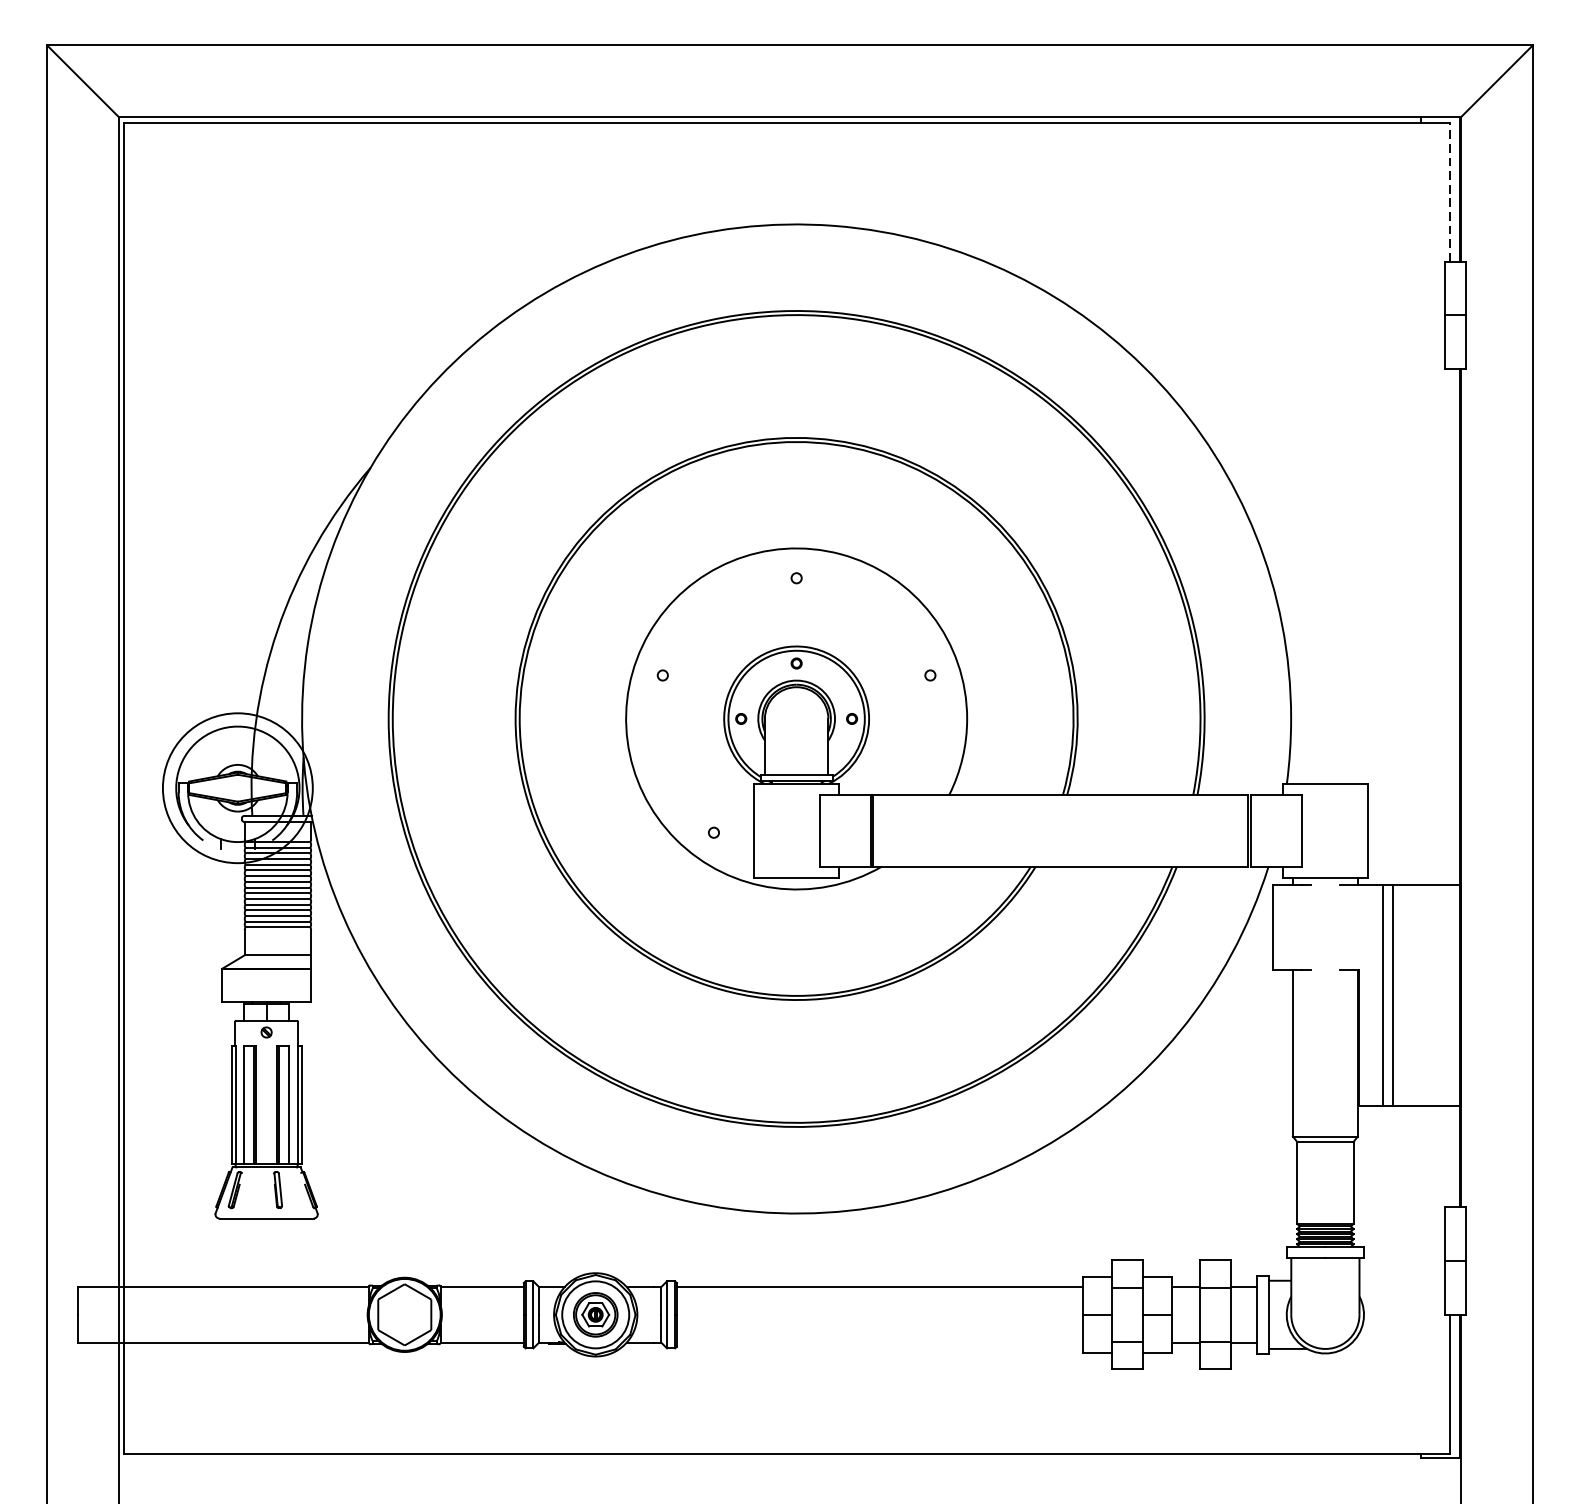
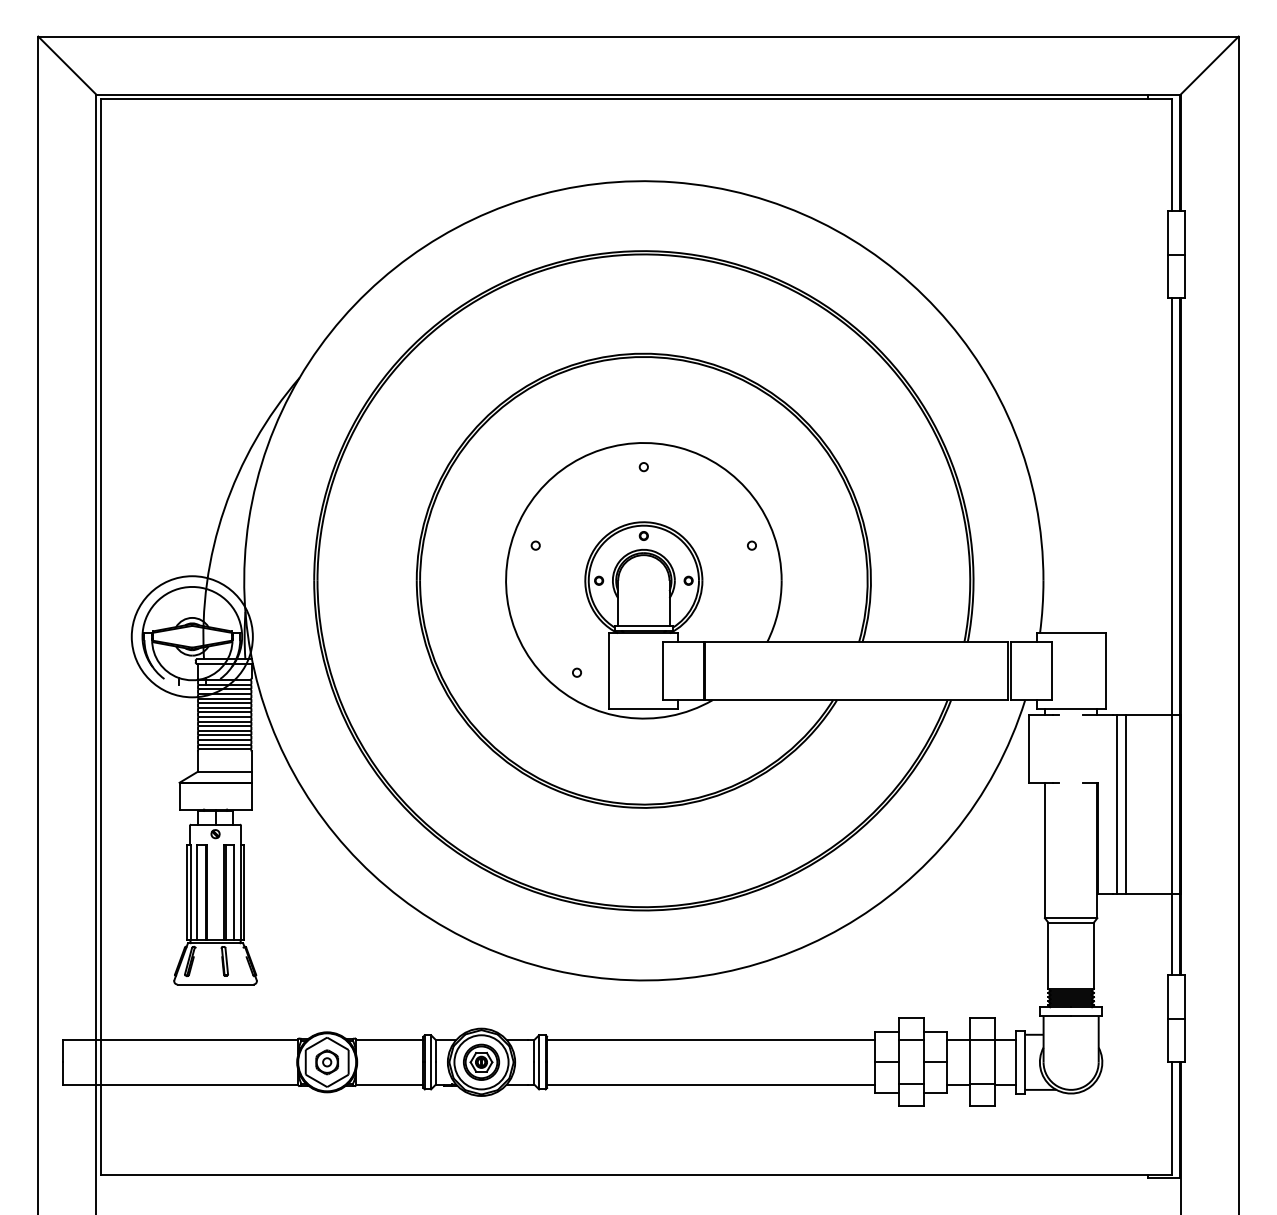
line: (1449, 191) -> (1171, 154), dashed -> solid
line: (1449, 787) -> (1171, 636), added
part: (403, 1315) -> (326, 1062), added
line: (880, 1343) -> (711, 1085), added

